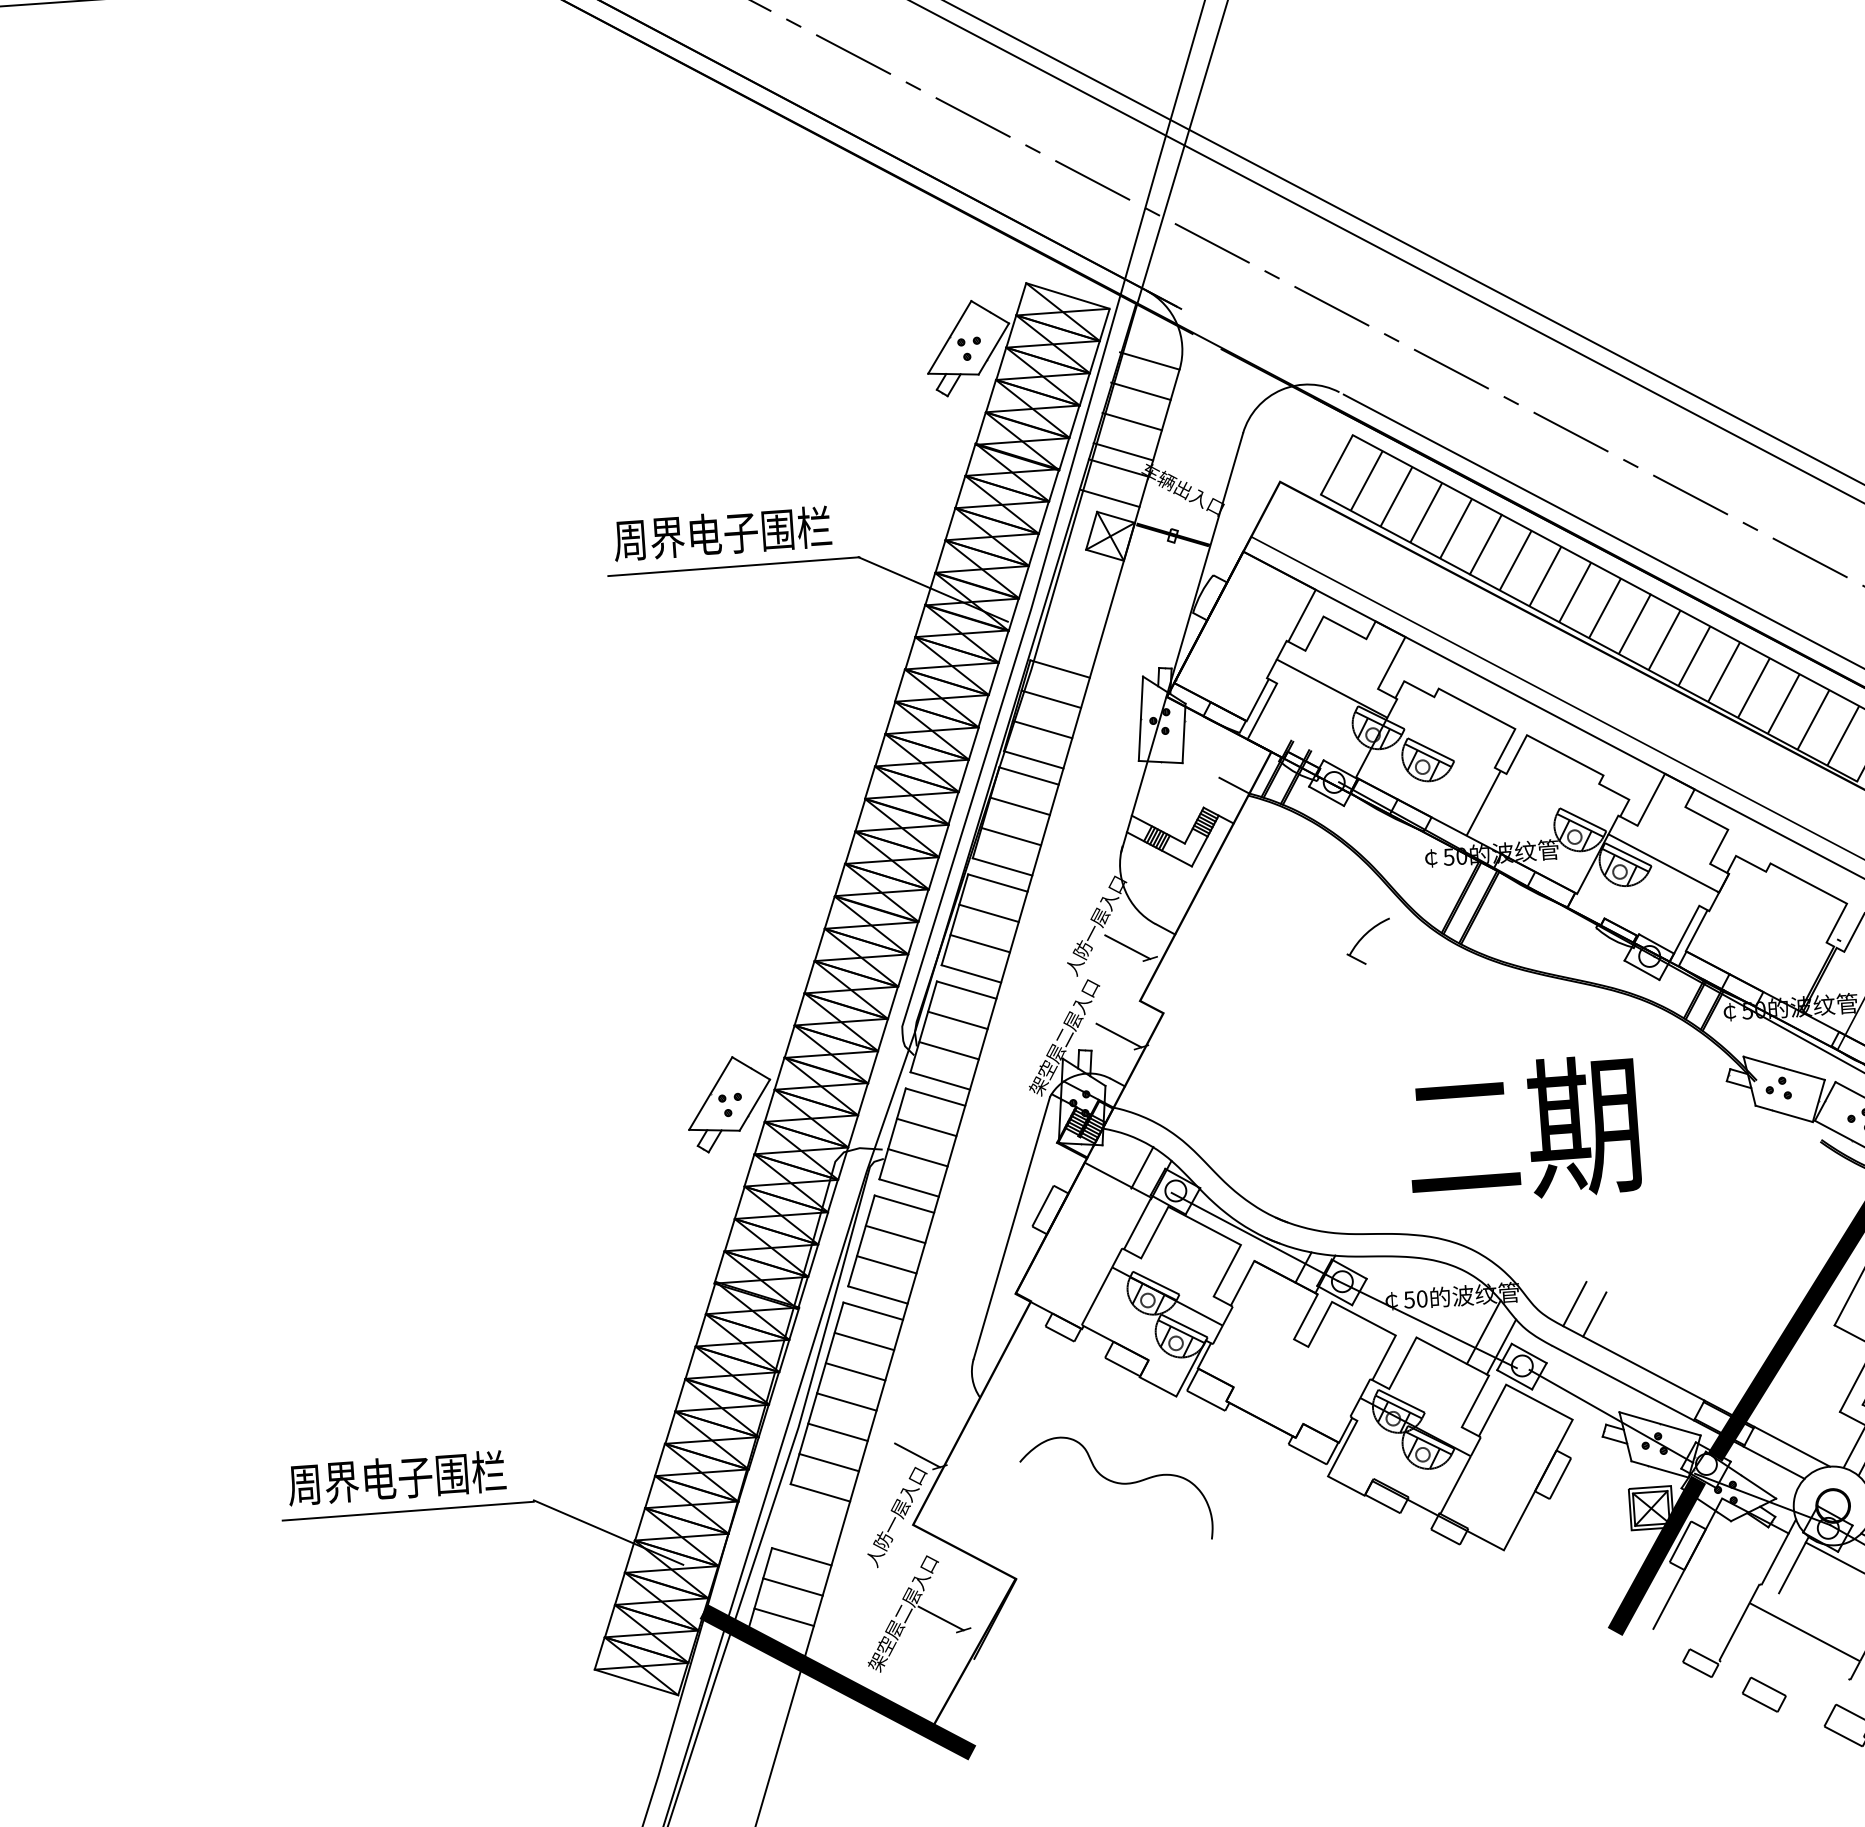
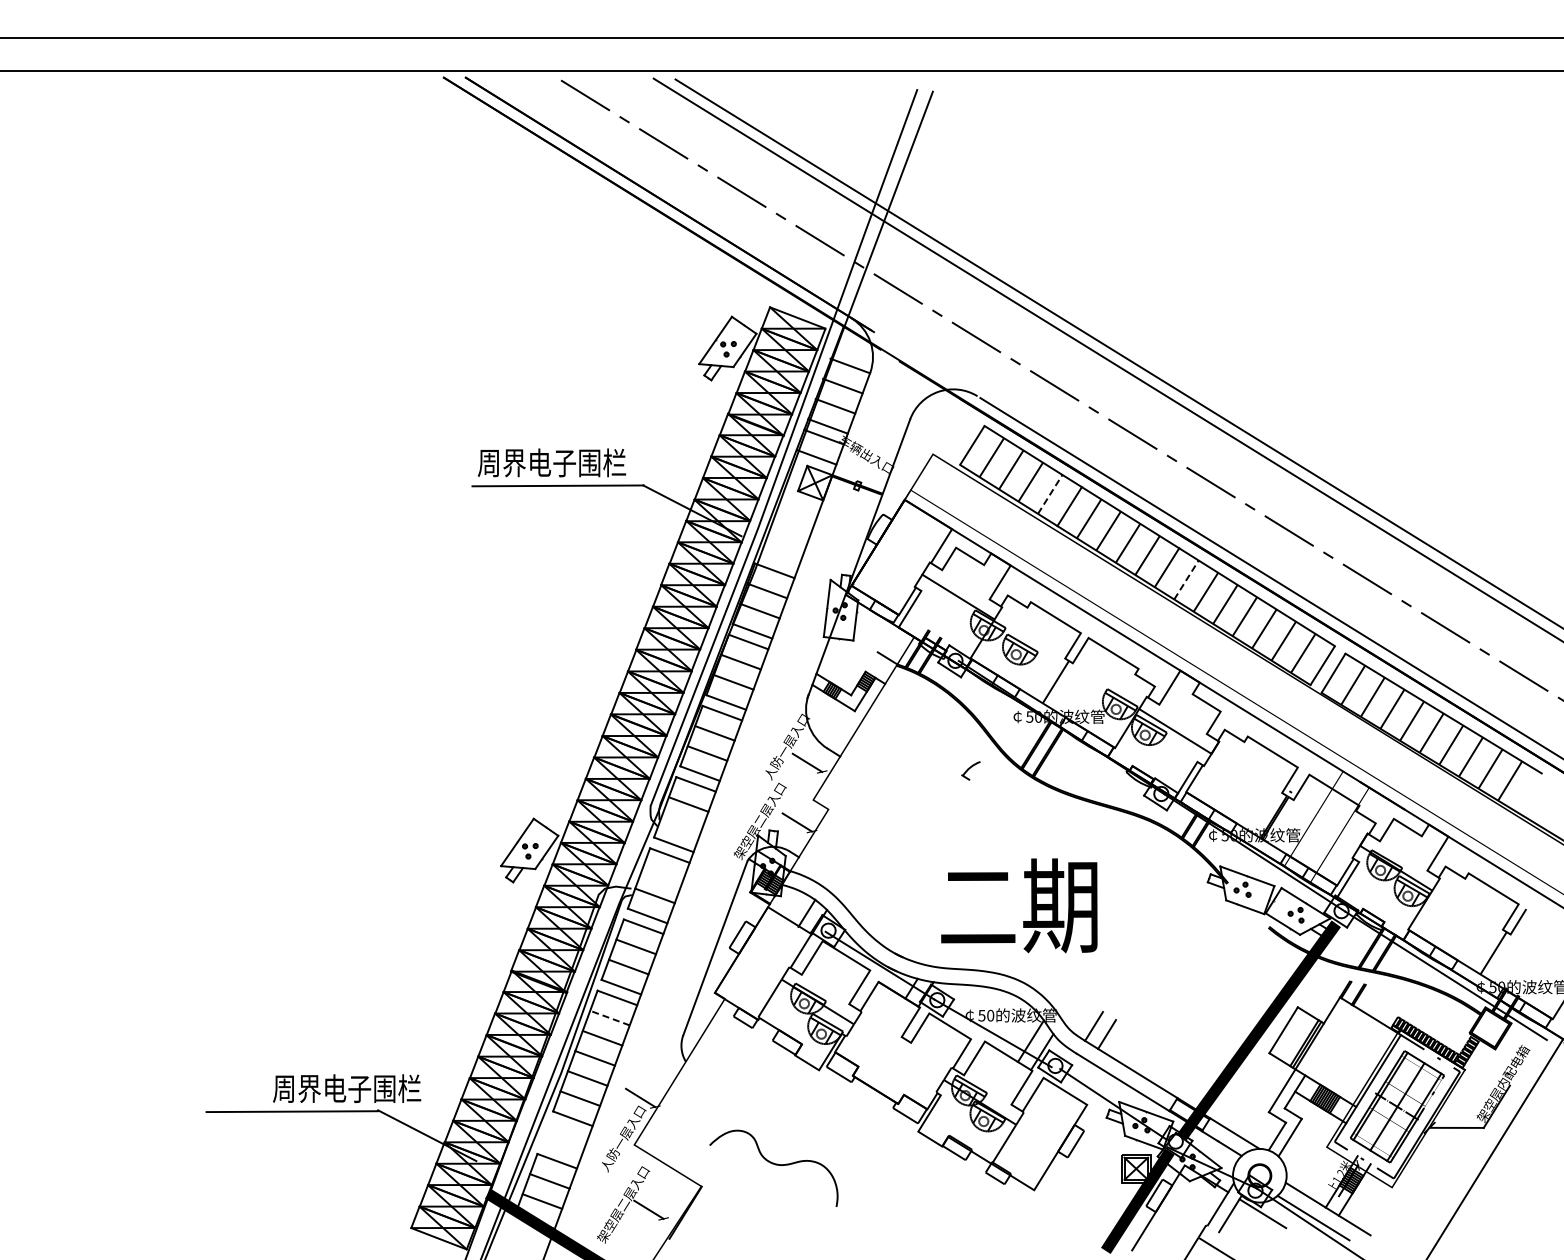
line: (1456, 528) -> (1050, 494), solid -> dashed
line: (1664, 640) -> (1186, 580), solid -> dashed
part: (1367, 941) -> (970, 770), size x0.6
line: (949, 1050) -> (681, 824), removed
line: (926, 1127) -> (662, 875), removed
text: (1523, 1129) -> (1019, 905), moved
line: (863, 1340) -> (609, 1017), solid -> dashed
text: (397, 1477) -> (347, 1088), moved
curve: (1118, 1484) -> (775, 1165), moved

